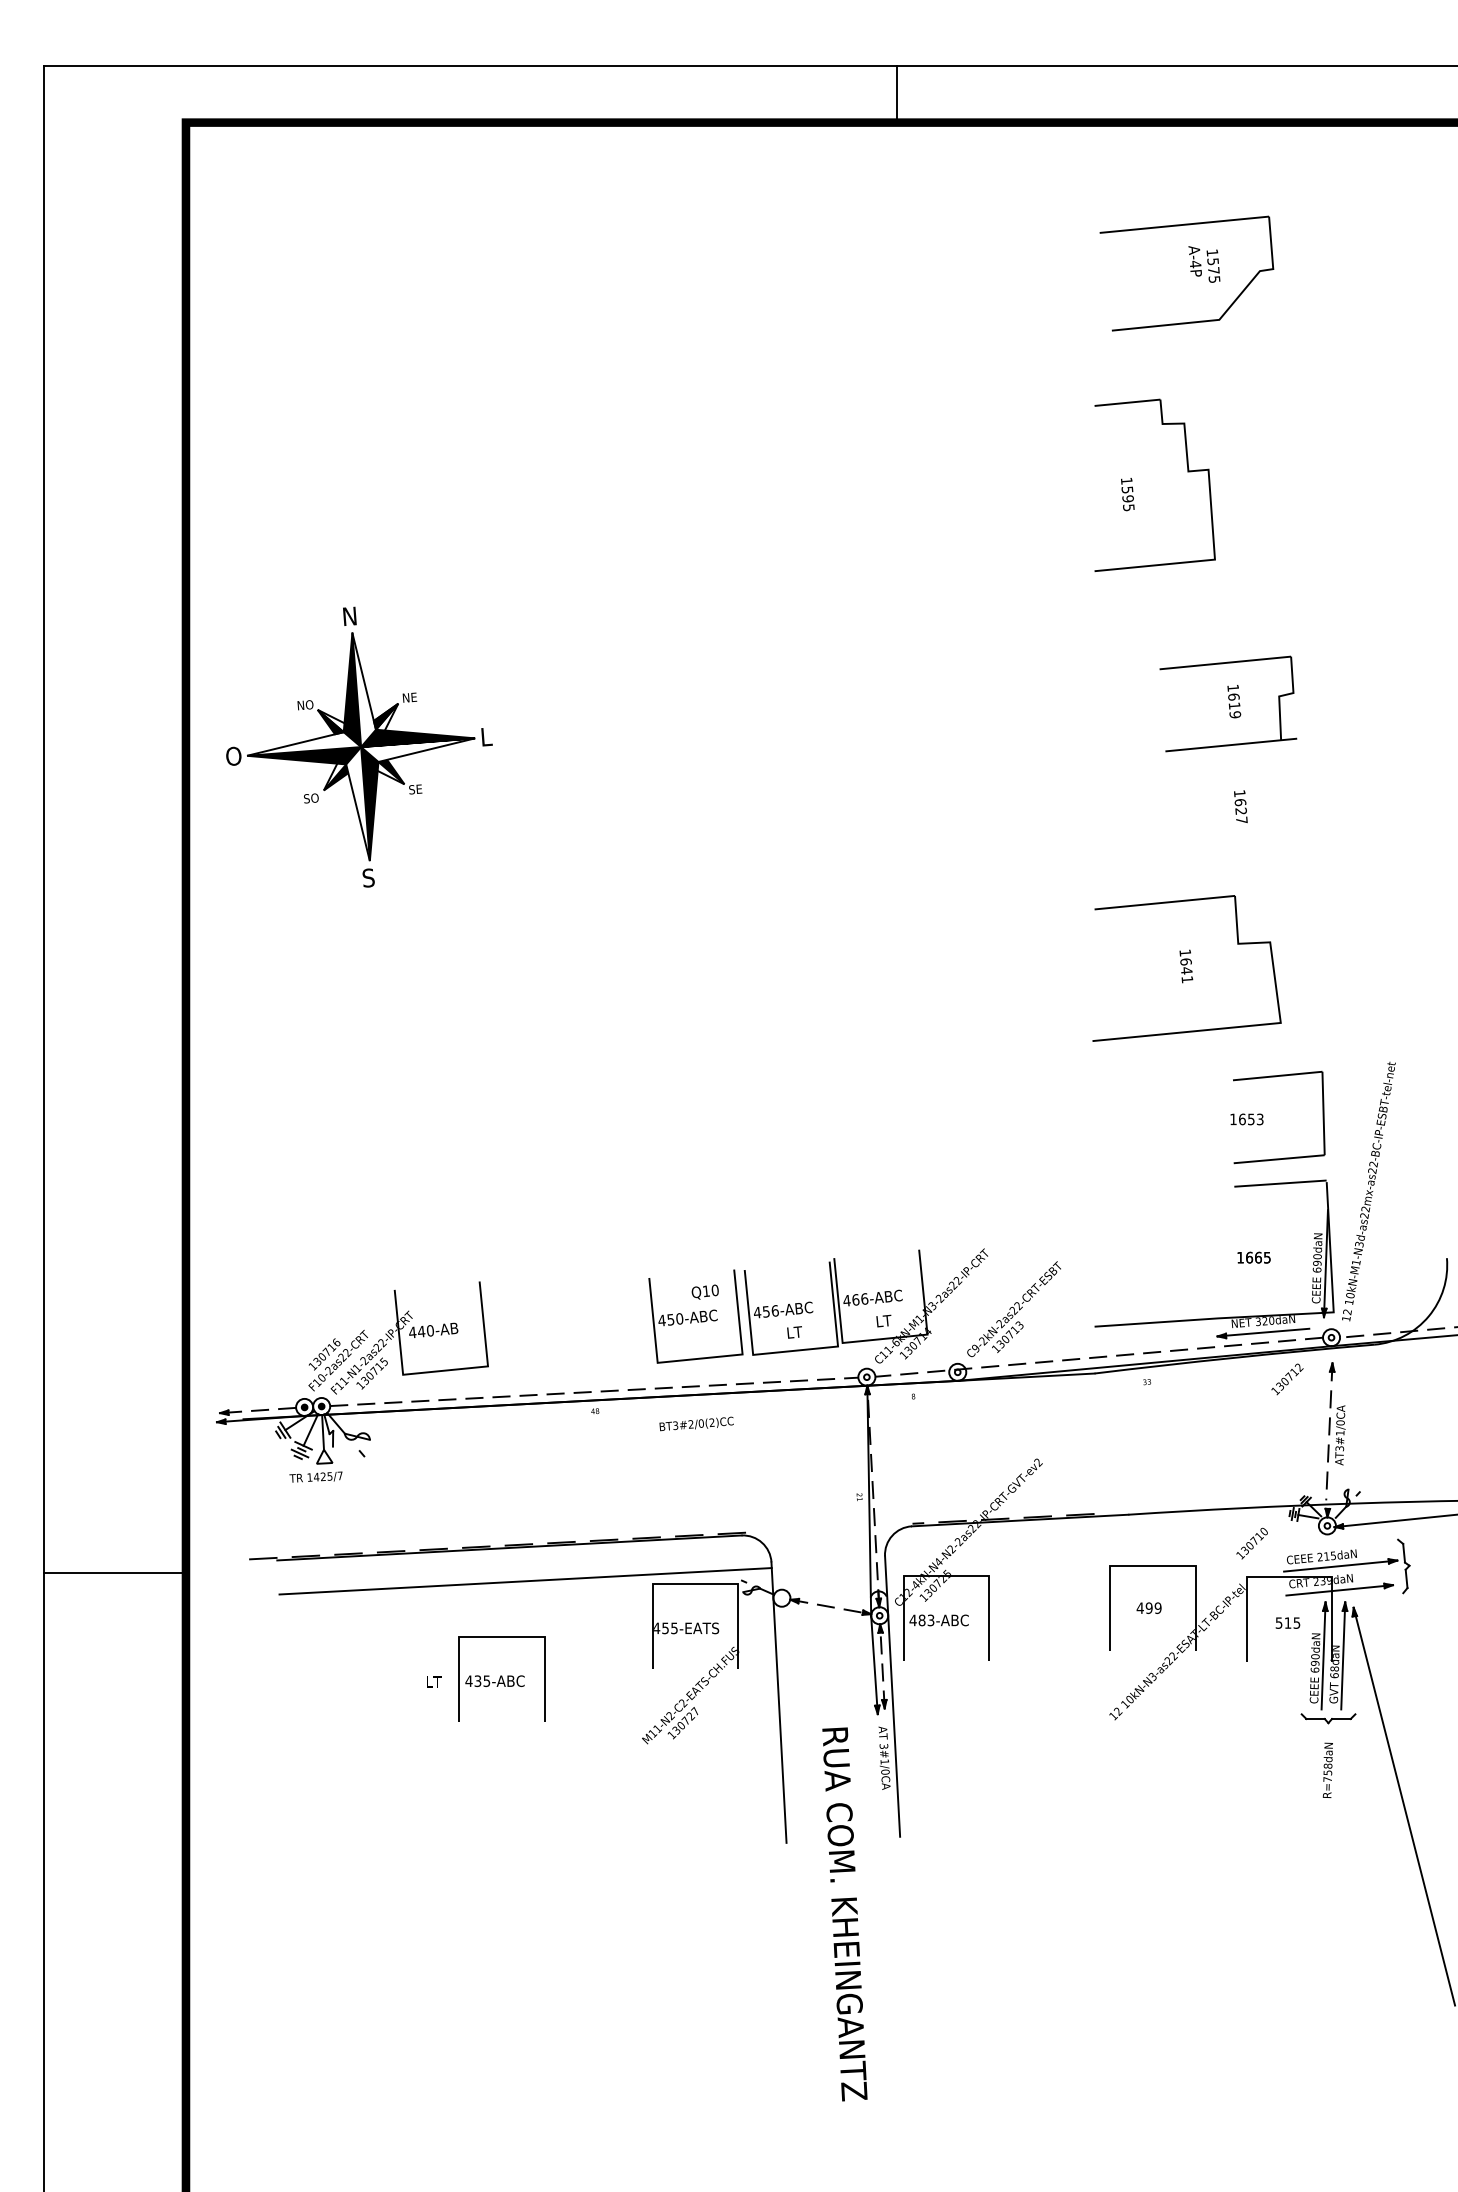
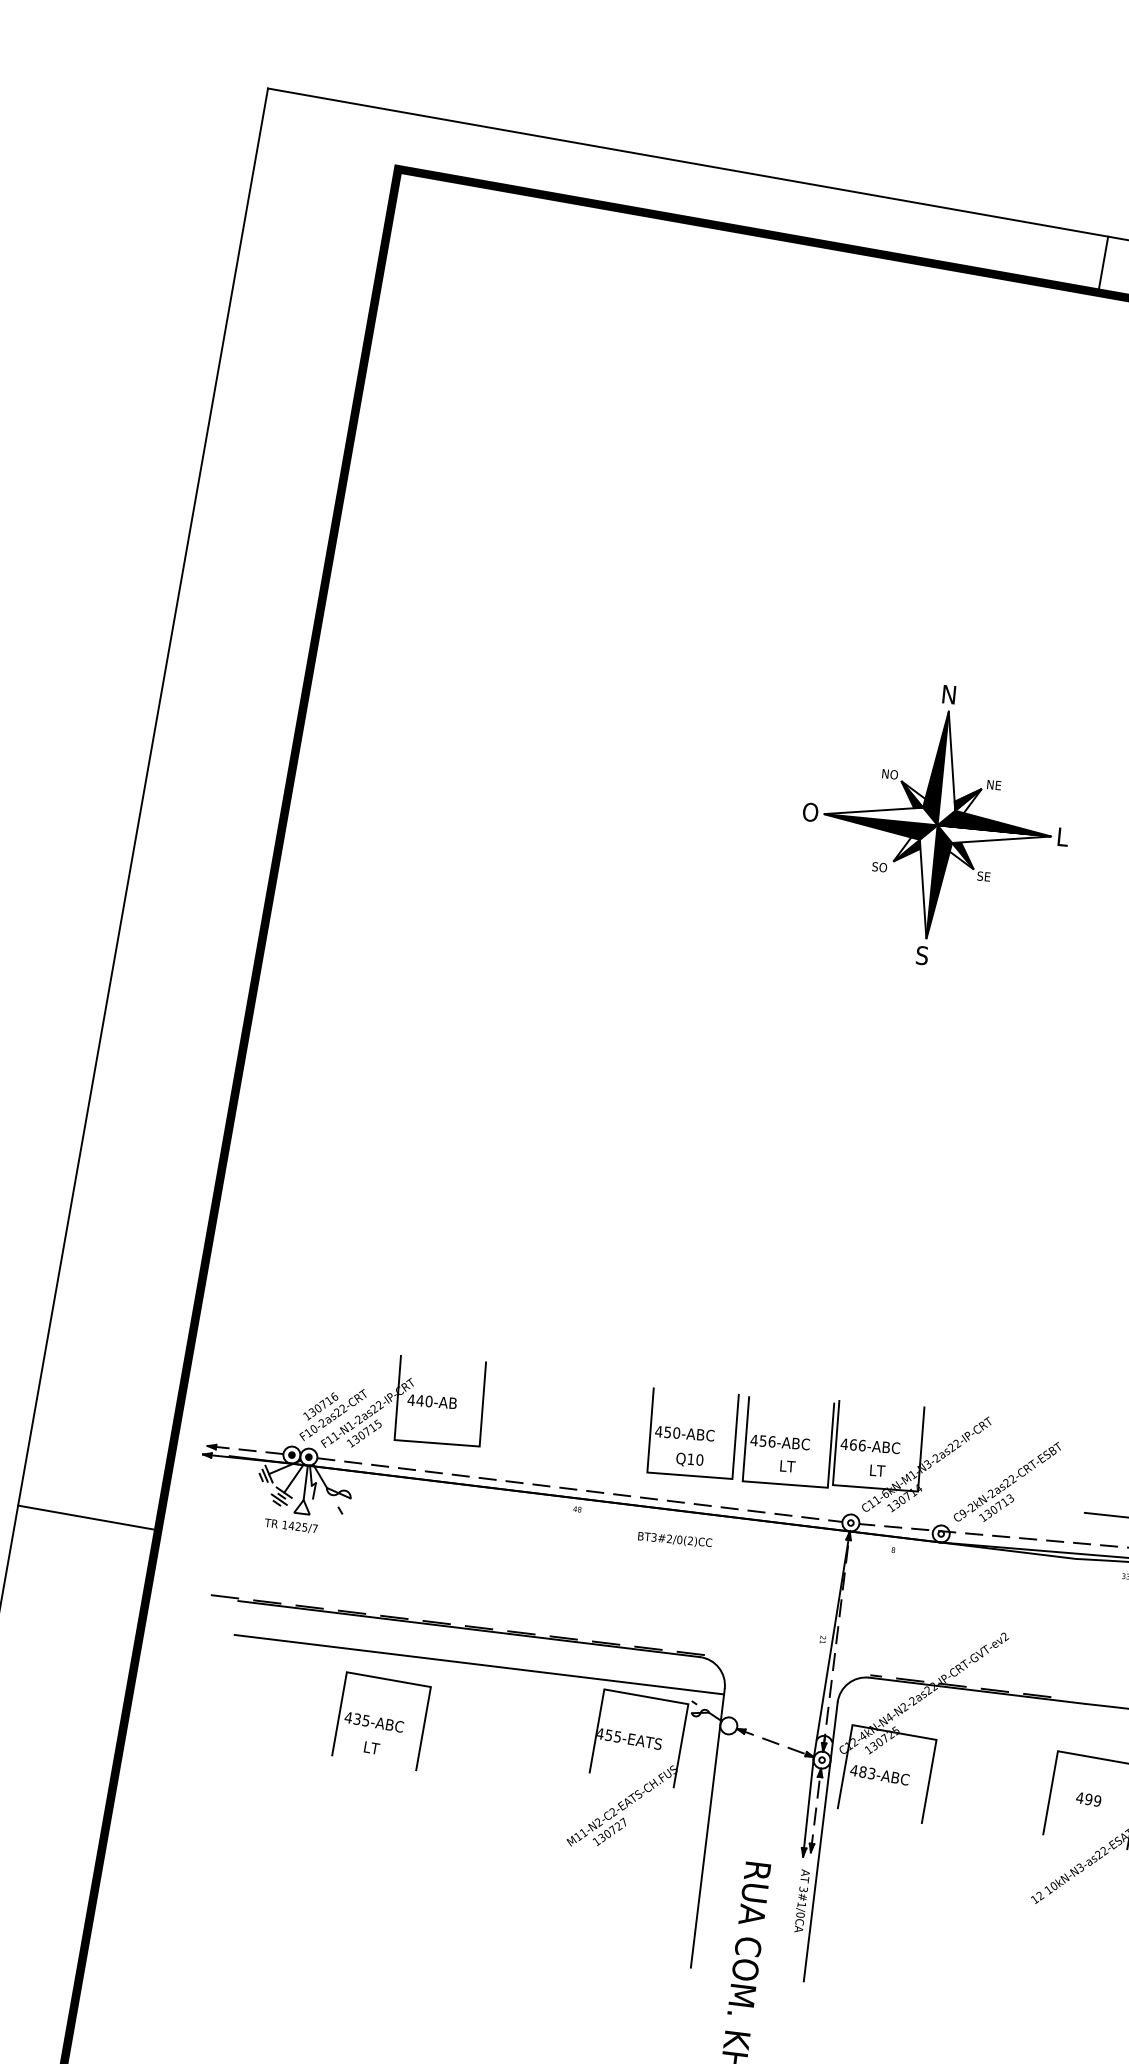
part: (359, 746) -> (936, 824), moved
text: (704, 1291) -> (689, 1459), moved
line: (114, 1572) -> (87, 1517), moved
part: (501, 1678) -> (381, 1720), moved

